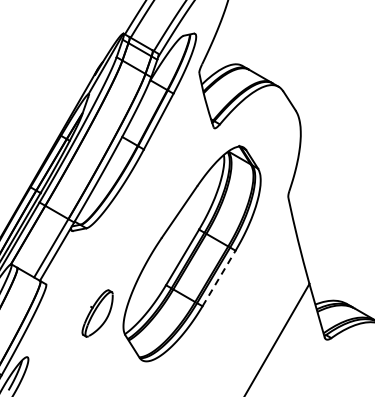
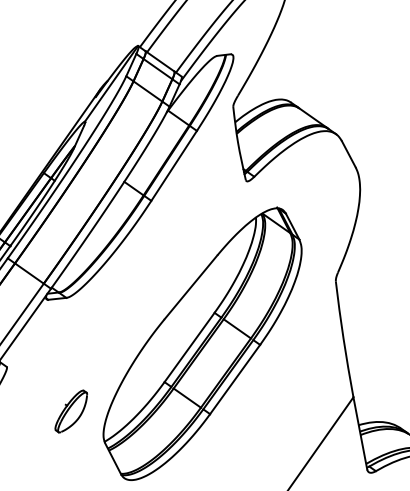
line: (219, 278) -> (235, 379), dashed -> solid
part: (97, 313) -> (71, 411), size x0.71

